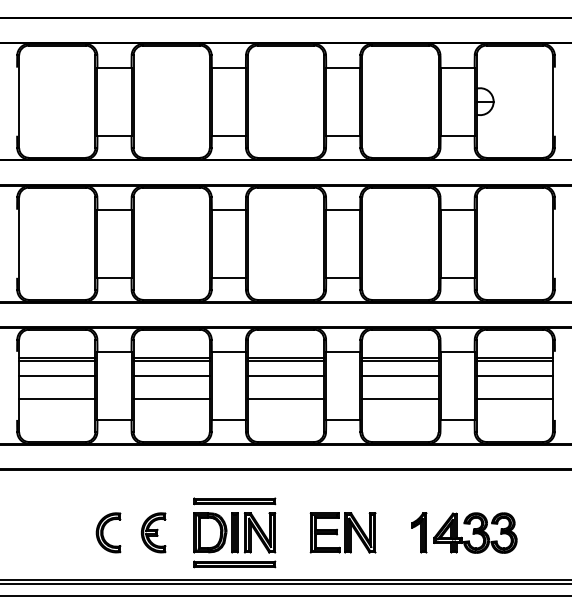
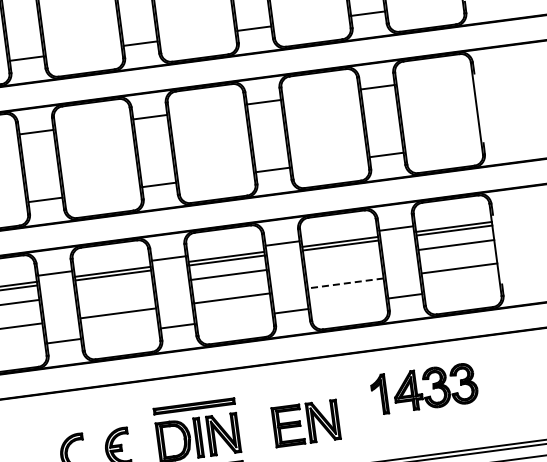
line: (171, 375) -> (114, 289), removed
line: (400, 375) -> (342, 259), removed
line: (399, 399) -> (344, 283), solid -> dashed
part: (464, 532) -> (424, 388), moved

